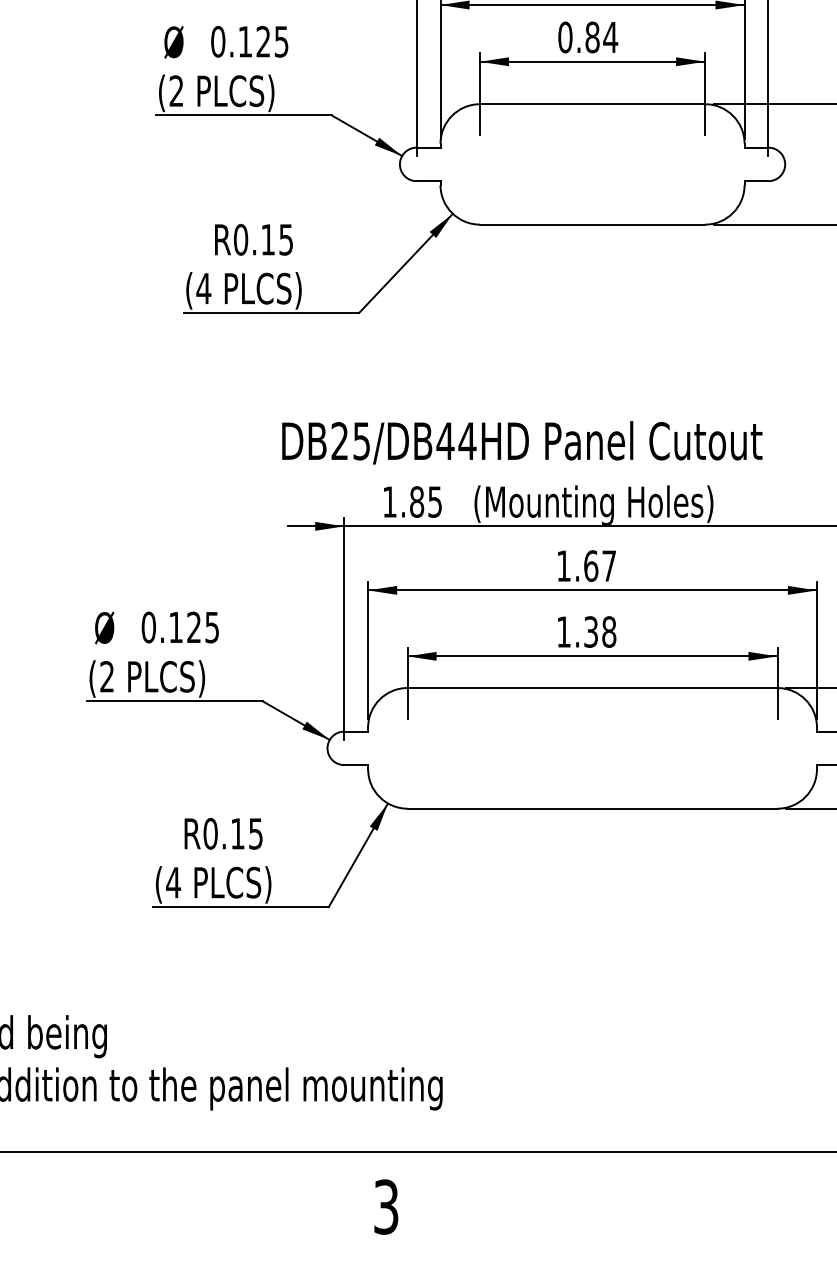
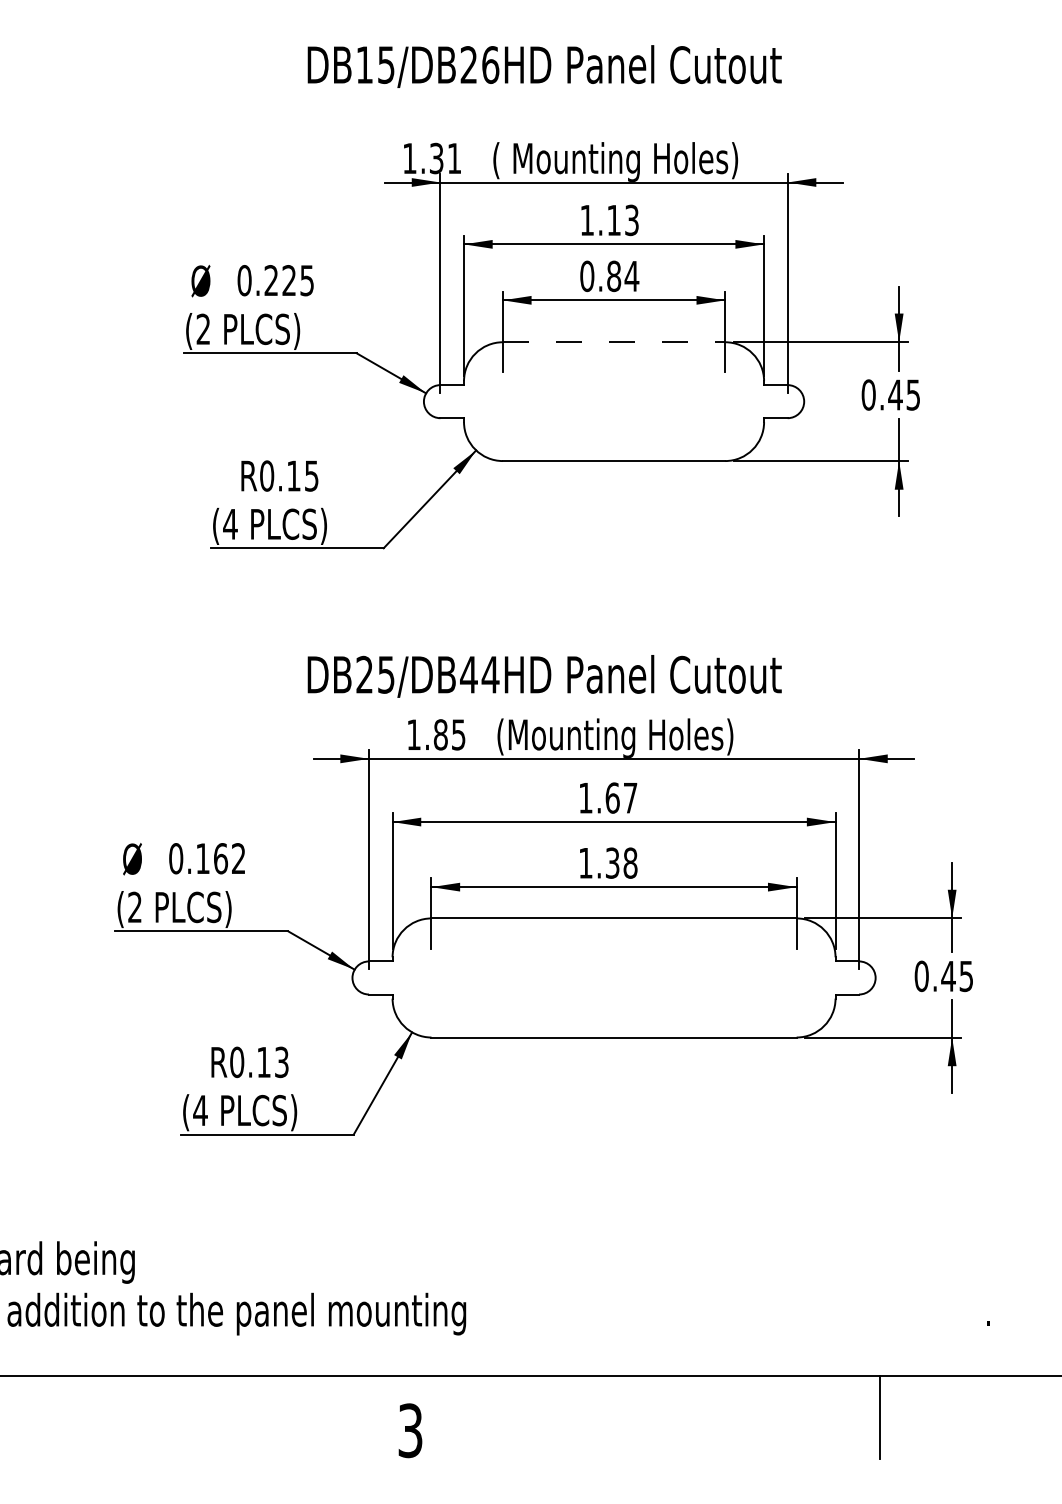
text: (244, 41) -> (270, 280), 0.125 -> 0.225
line: (592, 104) -> (614, 342), solid -> dashed
text: (202, 627) -> (229, 858), 0.125 -> 0.162
text: (255, 832) -> (281, 1061), R0.15 -> R0.13

